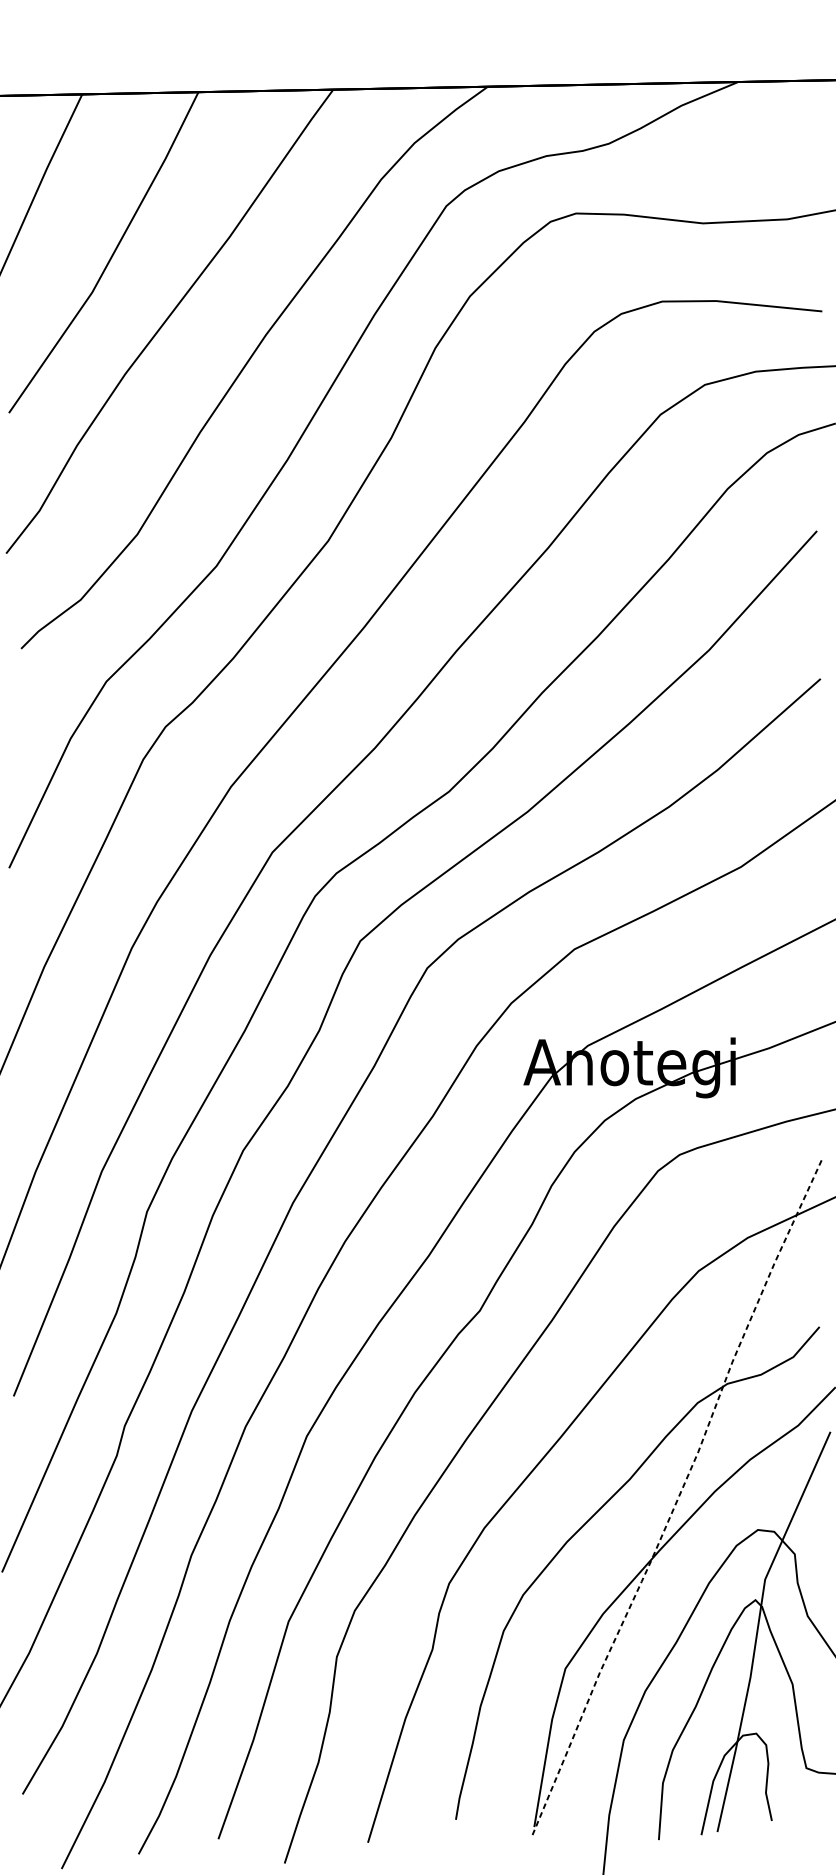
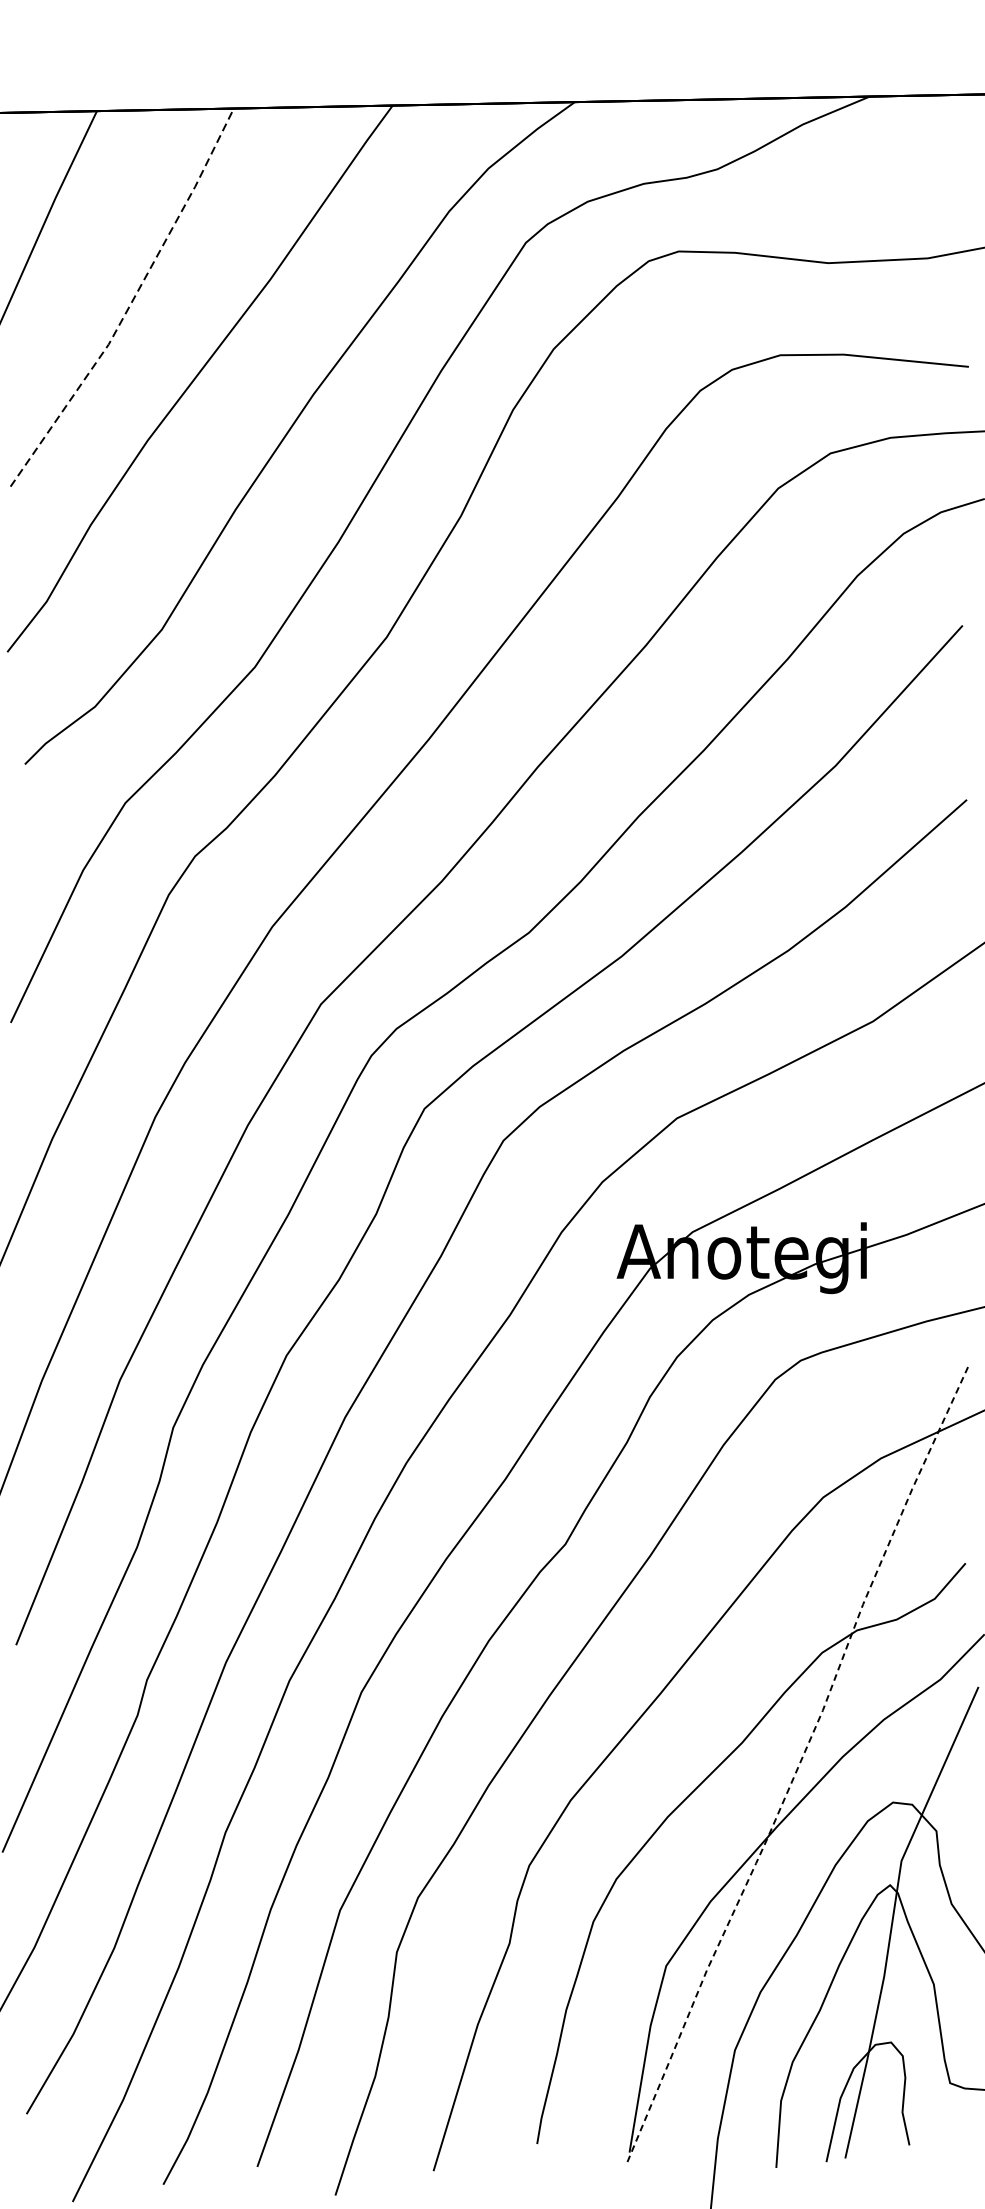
line: (111, 256) -> (131, 302), solid -> dashed

